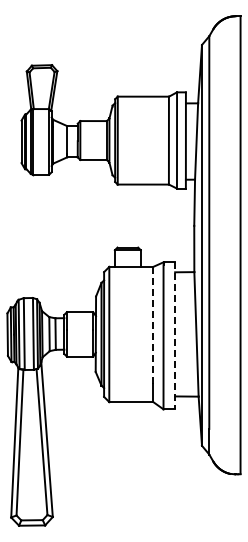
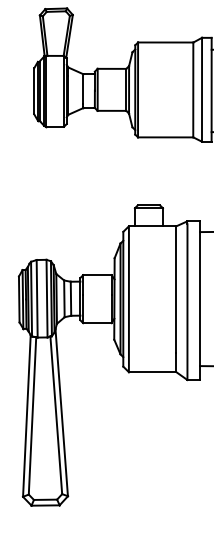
line: (153, 325) -> (176, 289), dashed -> solid
line: (175, 335) -> (200, 300), dashed -> solid

